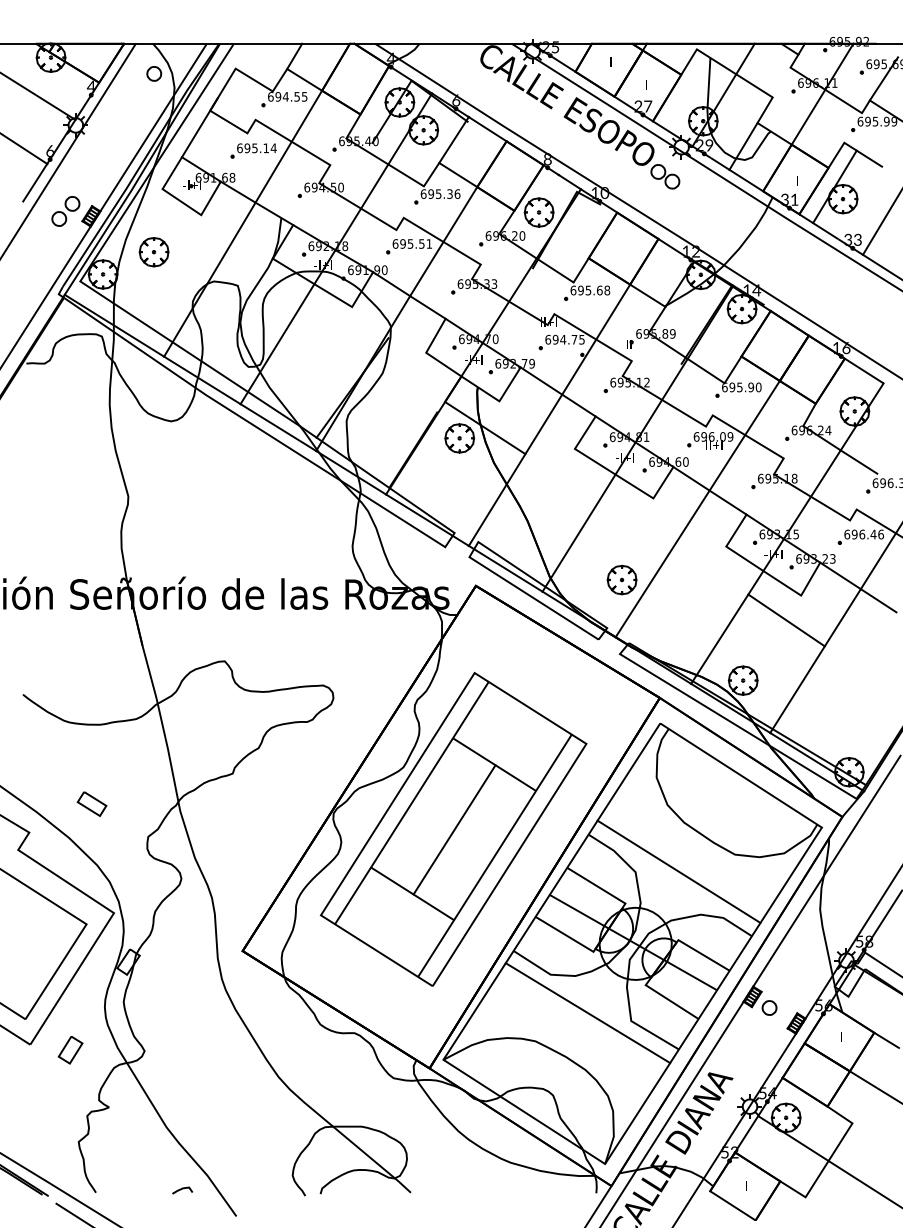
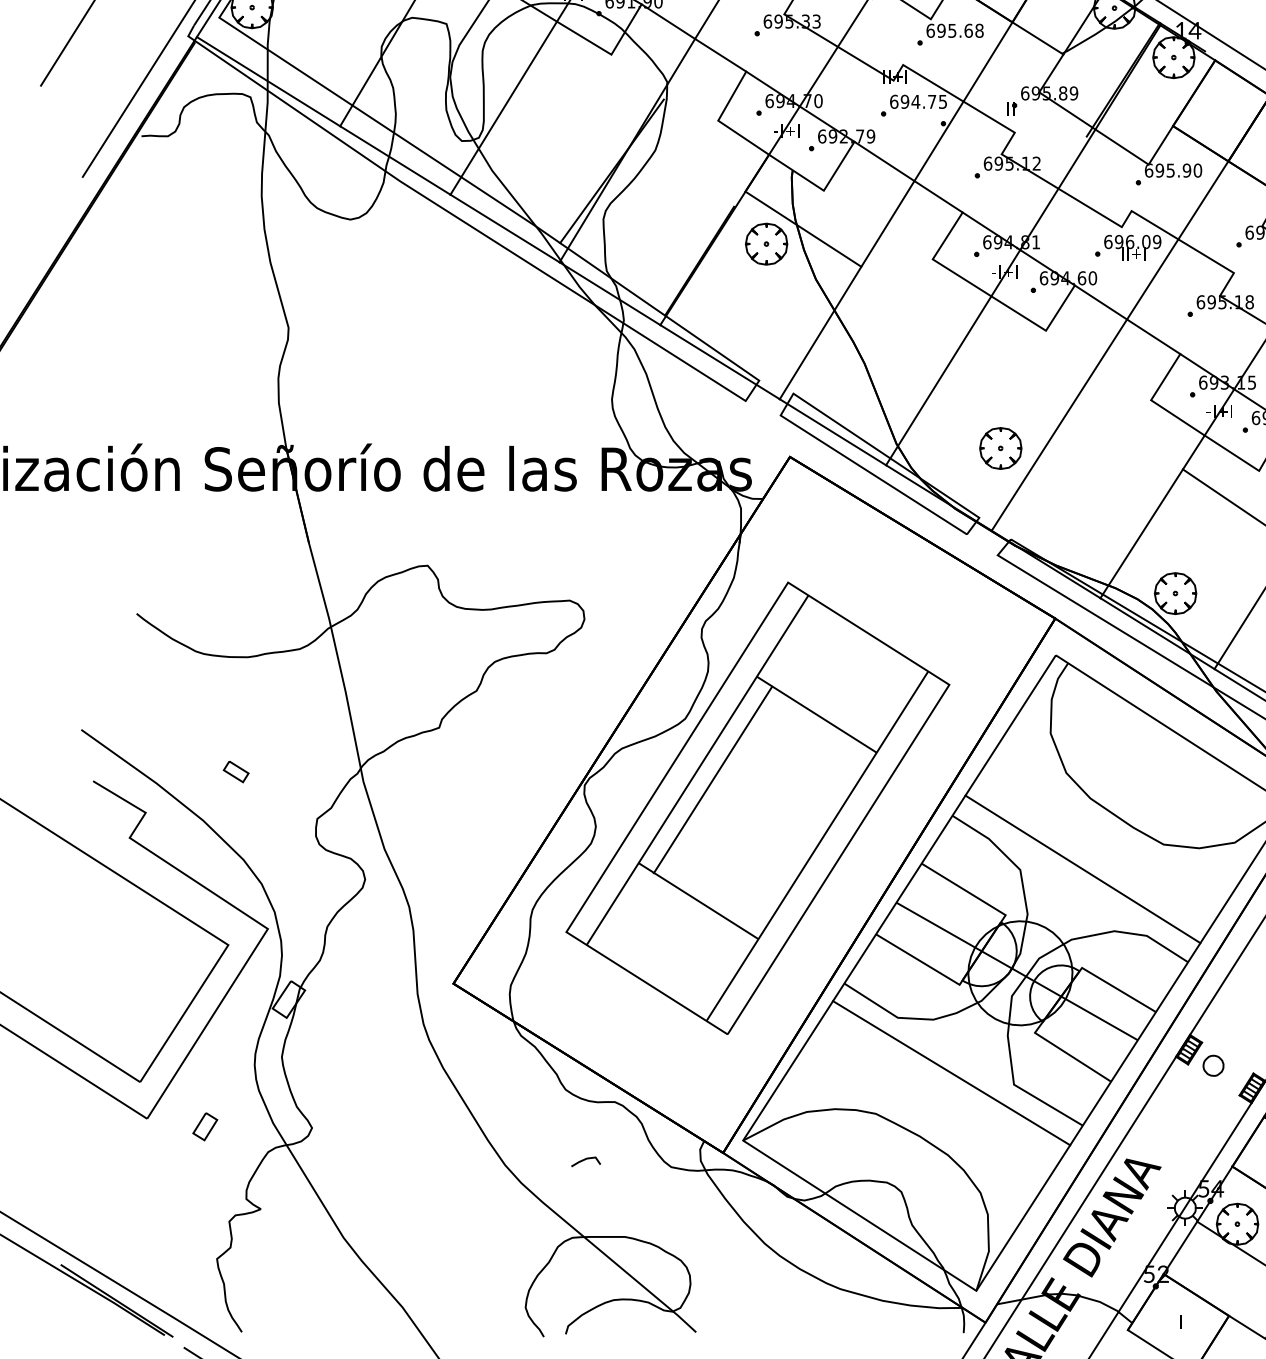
part: (91, 804) -> (235, 772), size x0.6
line: (454, 829) -> (712, 779), moved
part: (70, 1050) -> (205, 1127), size x0.7
line: (182, 1189) -> (585, 1160), moved

